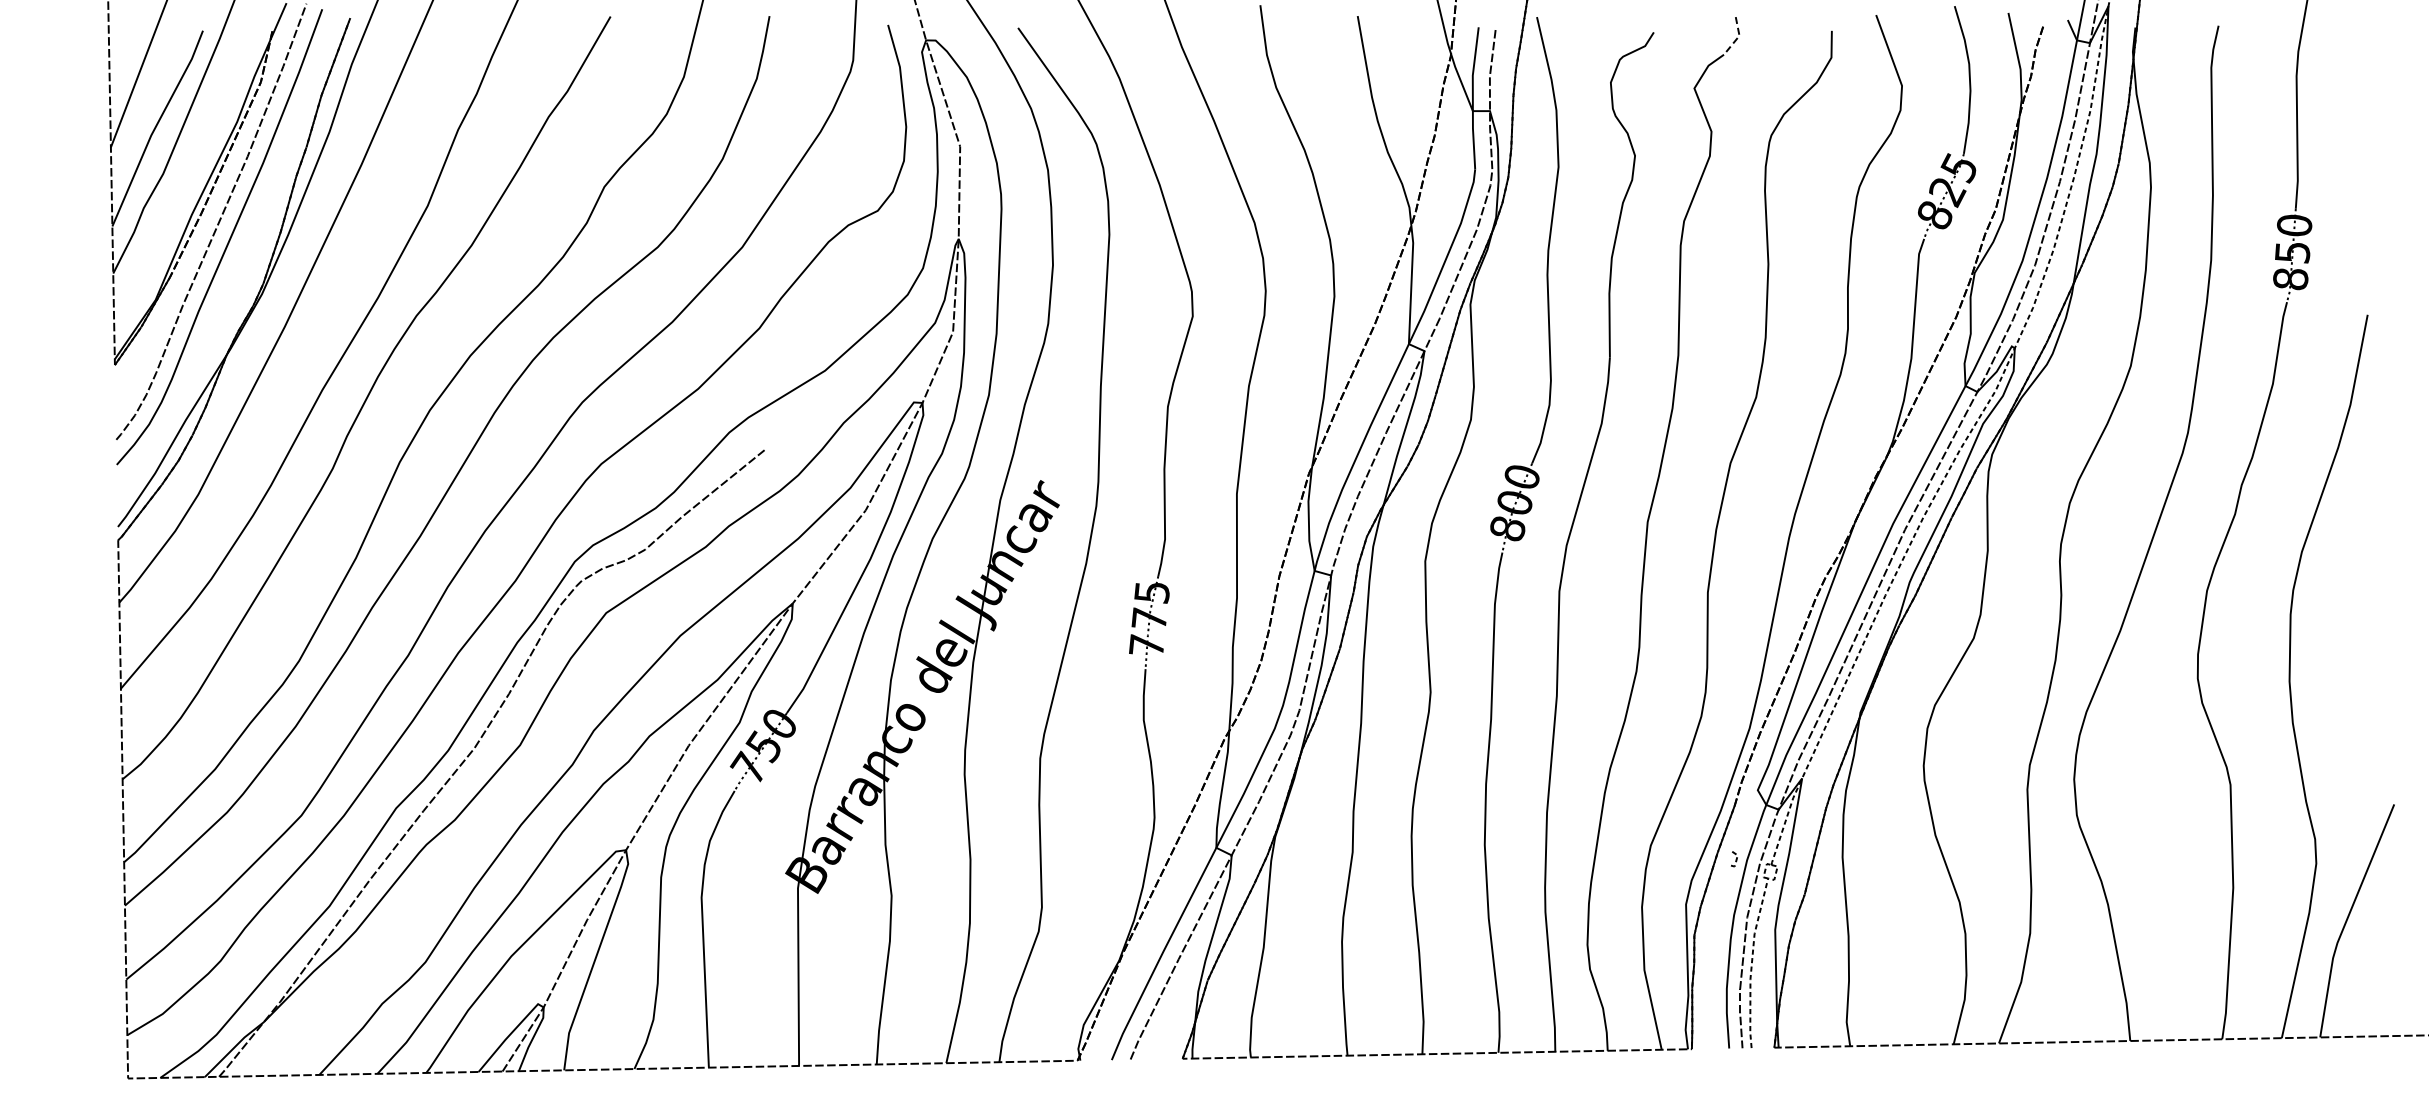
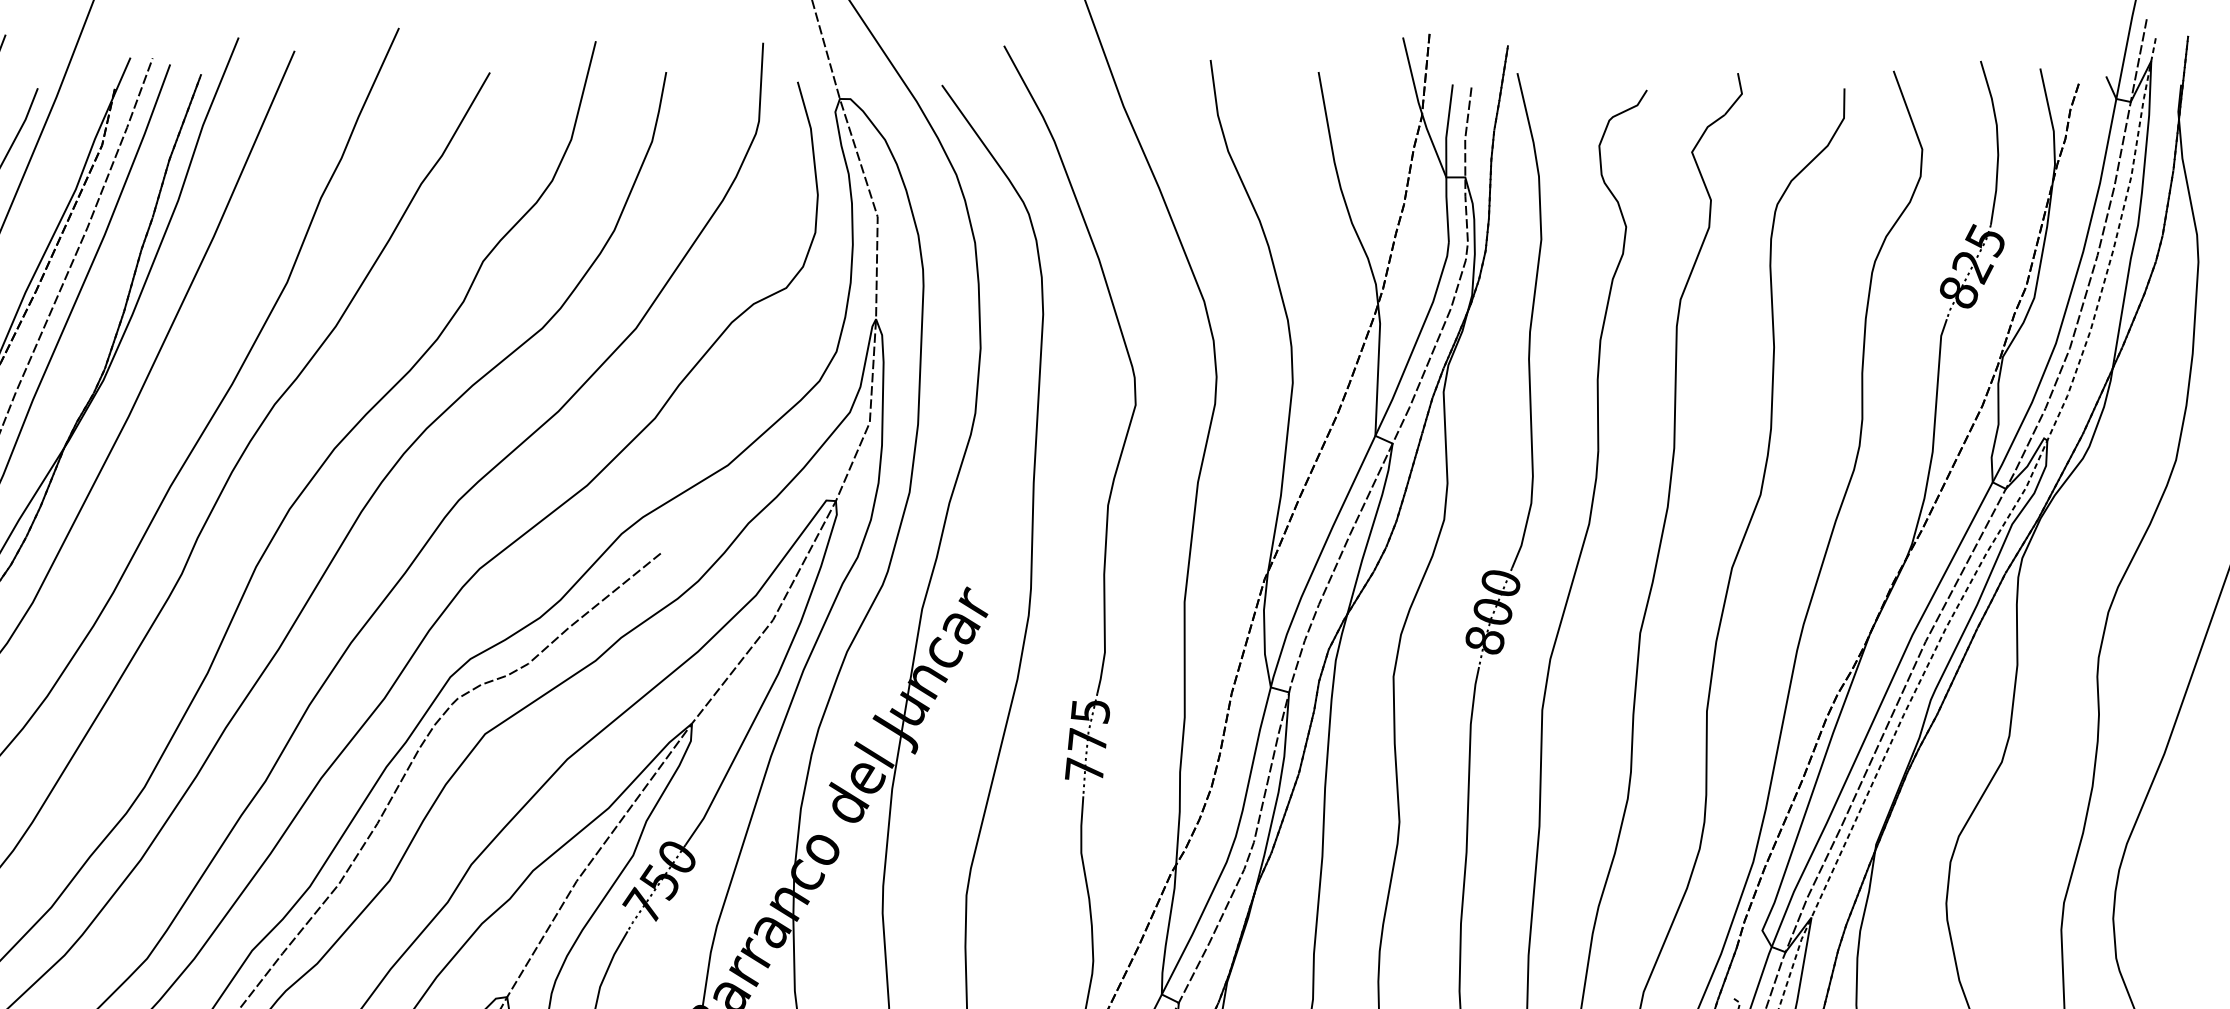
line: (1738, 37) -> (1740, 95), dashed -> solid

